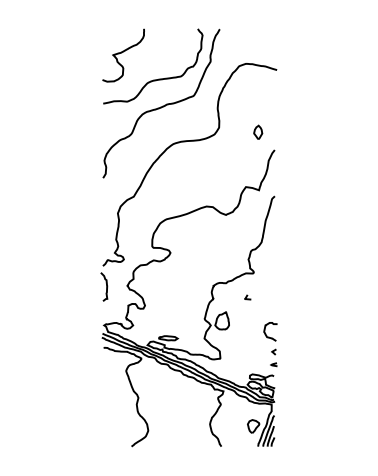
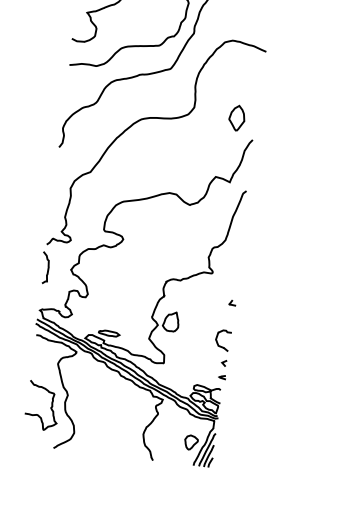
part: (257, 132) -> (236, 118), size x1.67
curve: (247, 297) -> (232, 302), moved
curve: (124, 410) -> (50, 407), added

